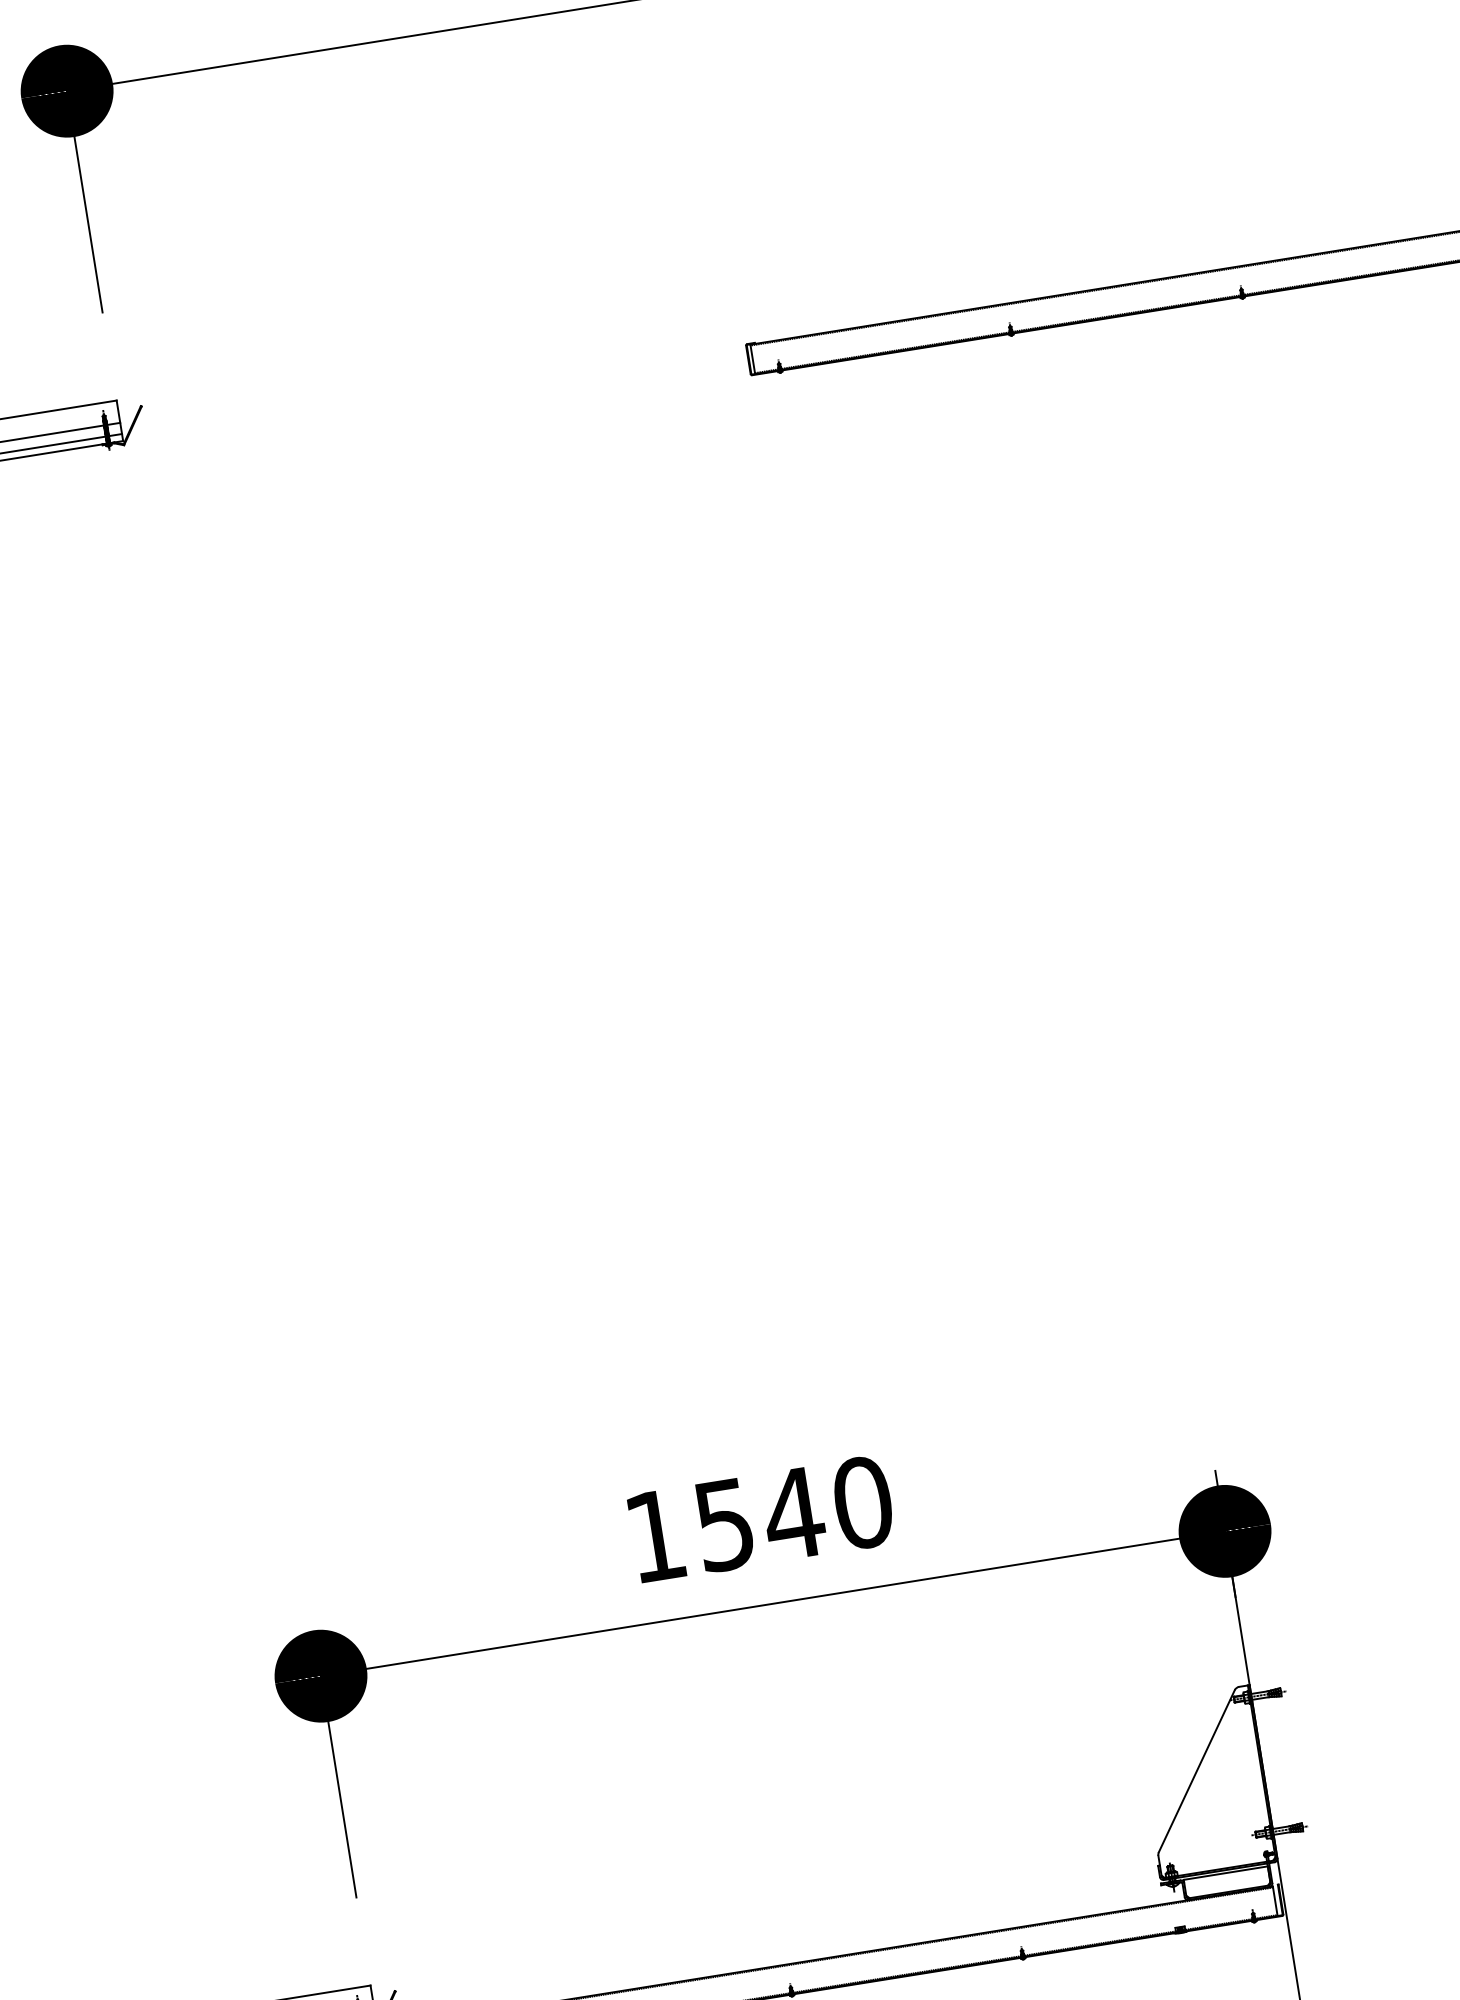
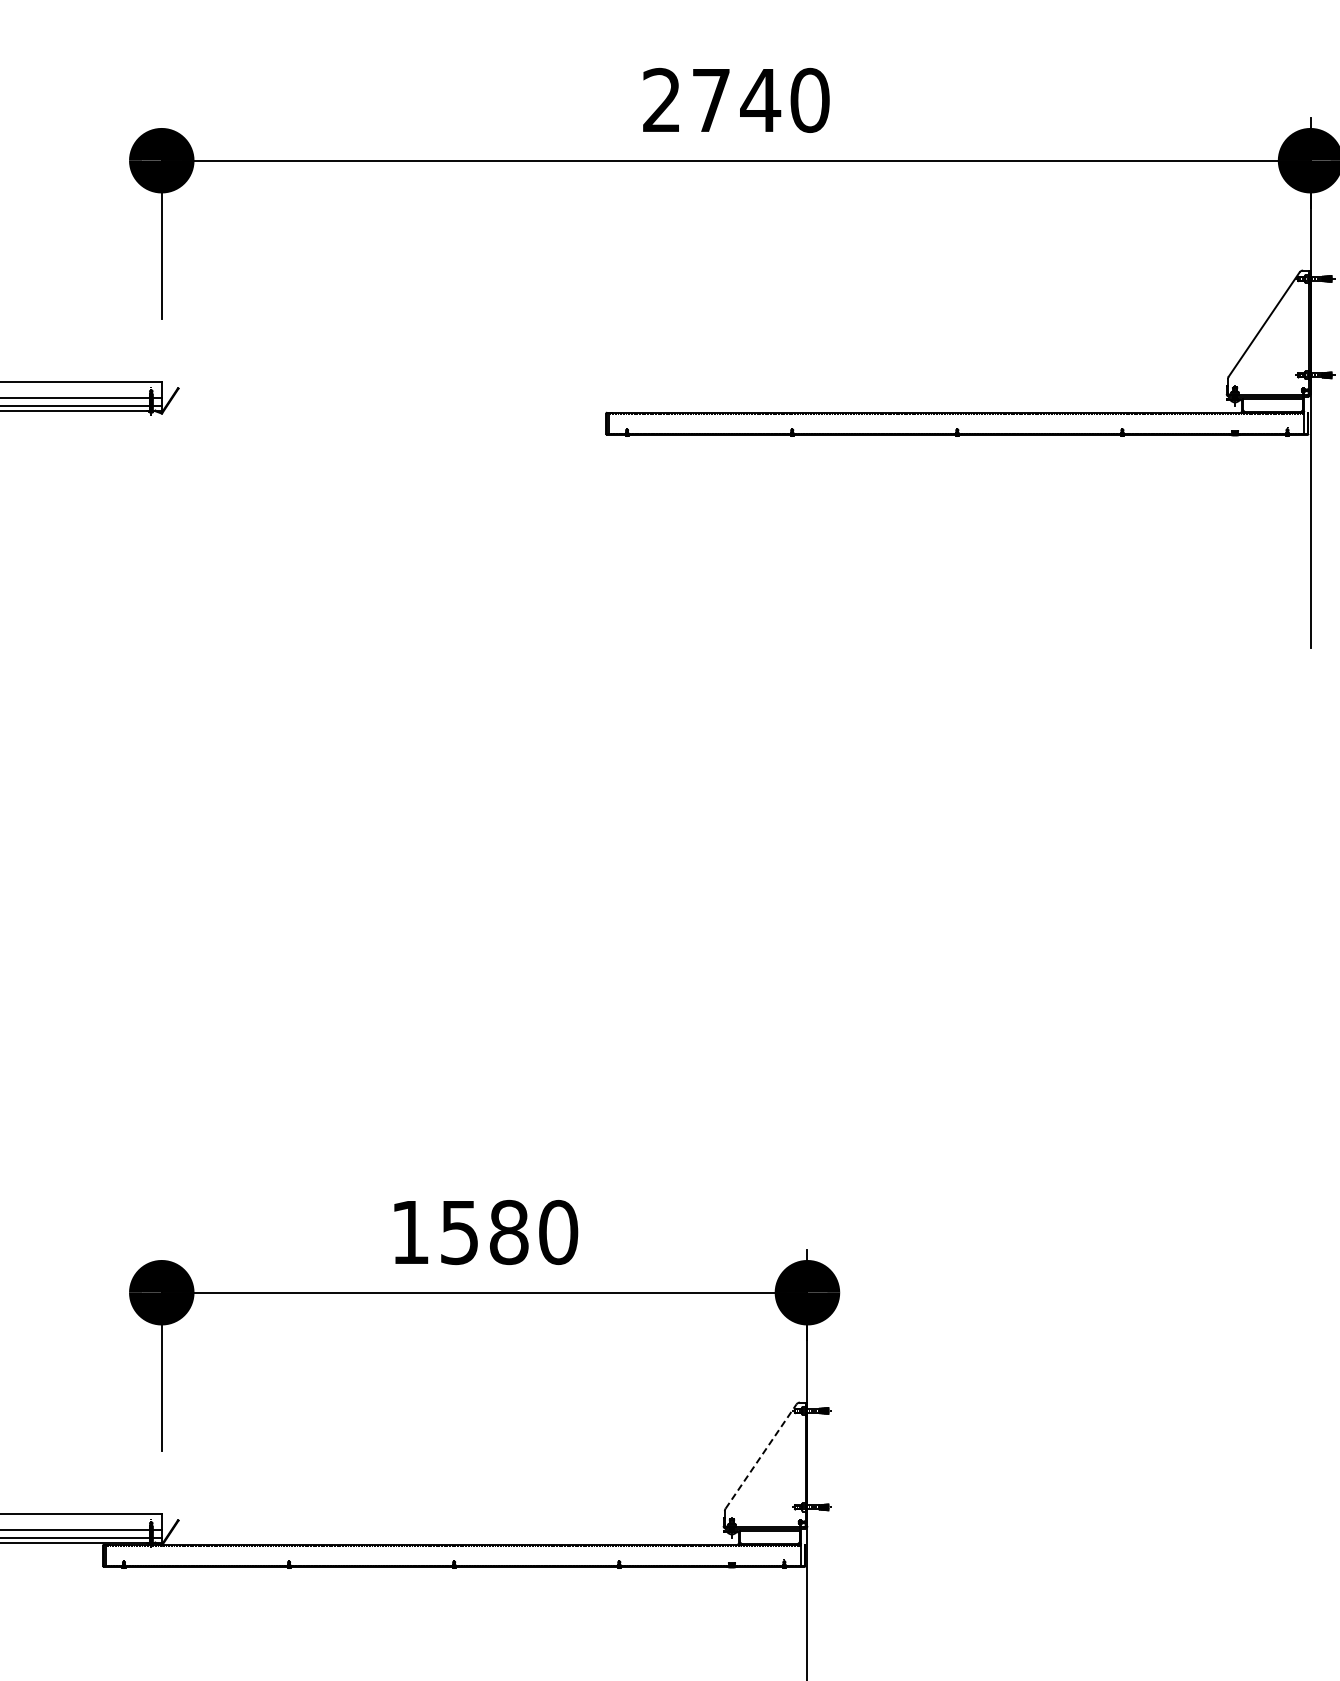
text: (792, 1514) -> (508, 1232), 1540 -> 1580
line: (1197, 1770) -> (761, 1456), solid -> dashed

